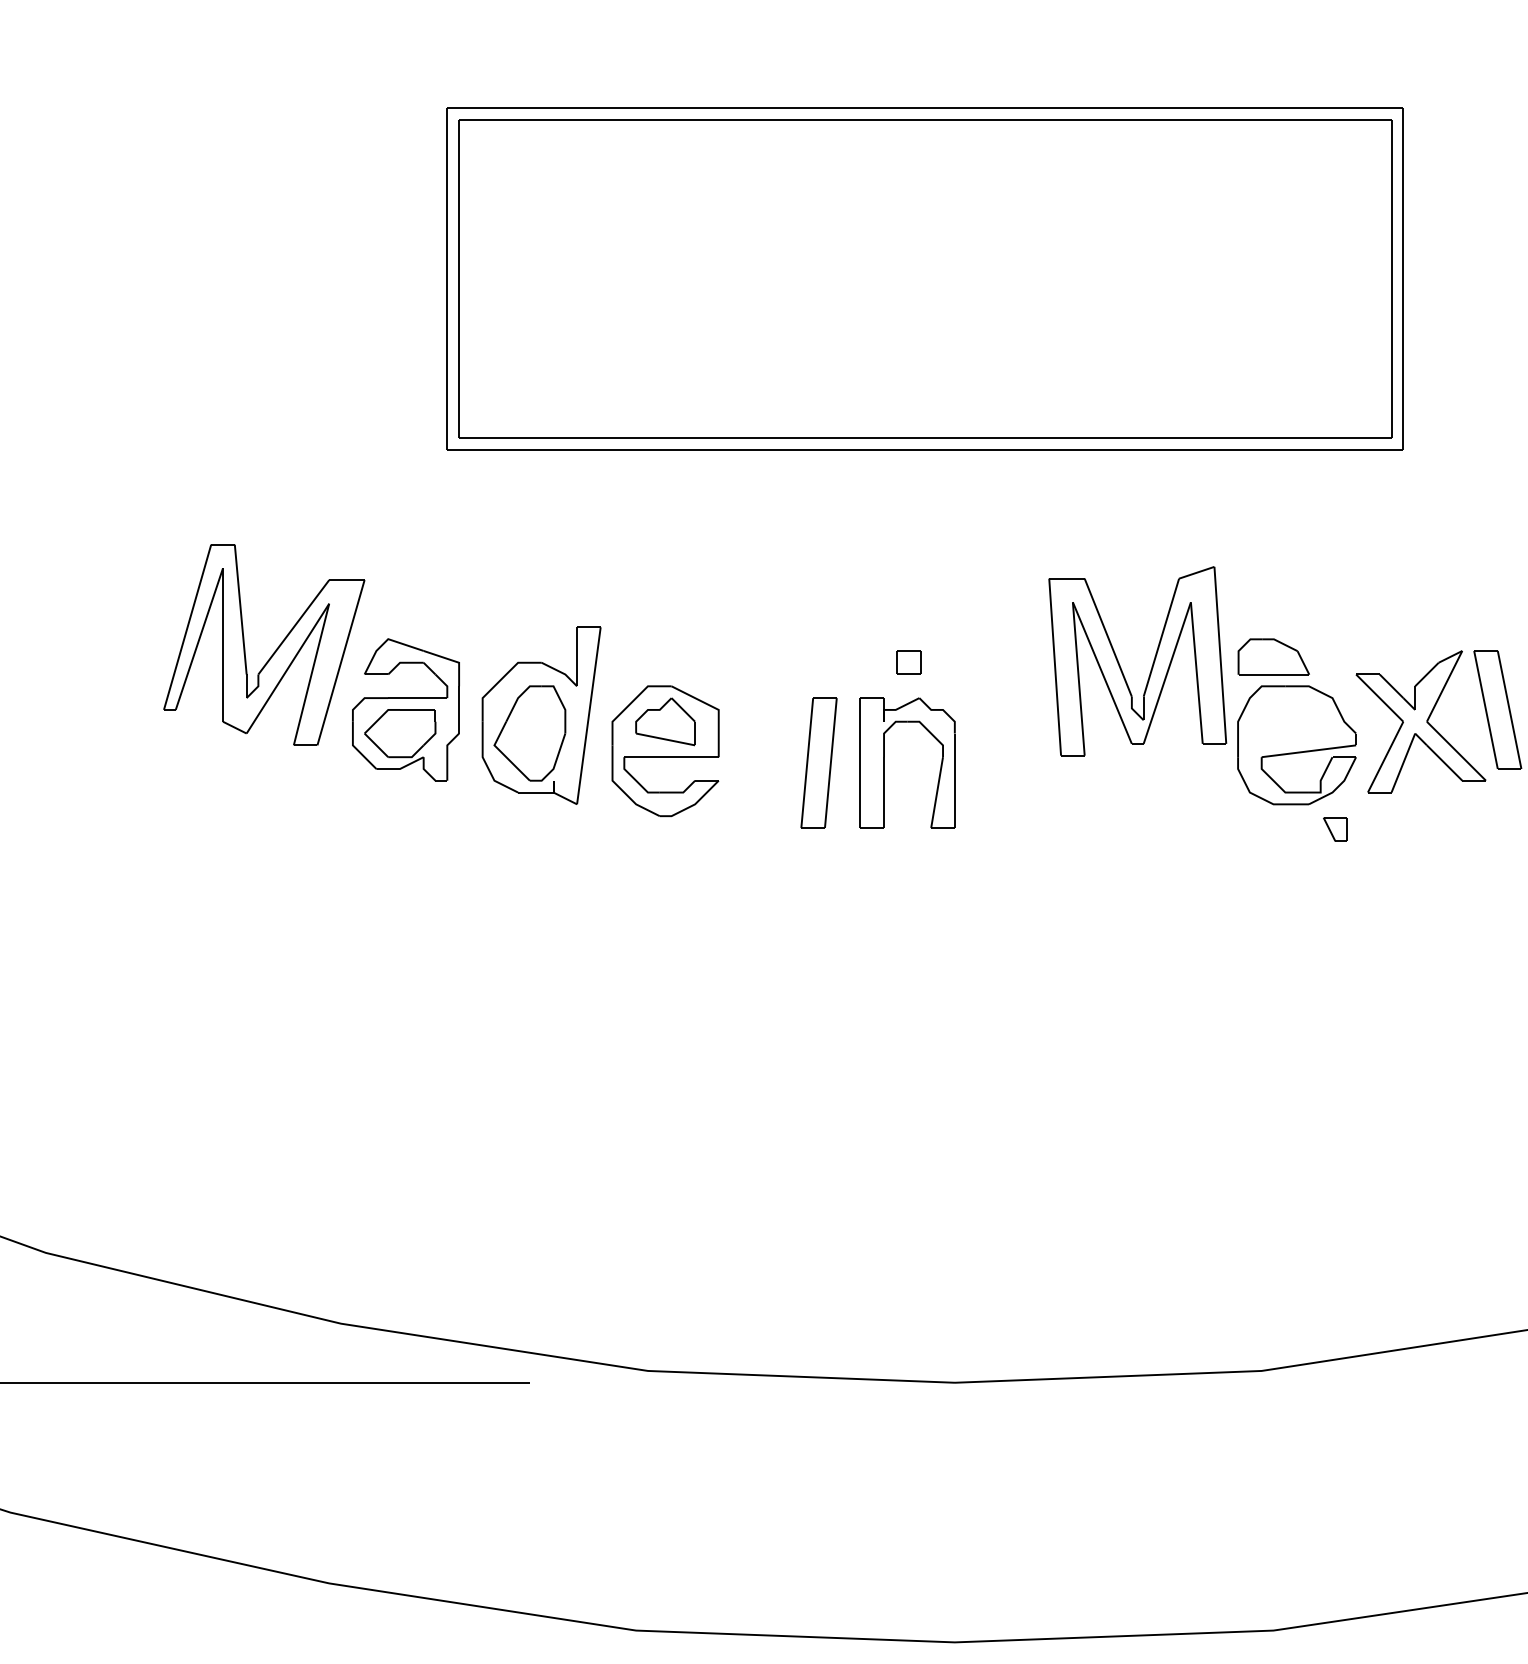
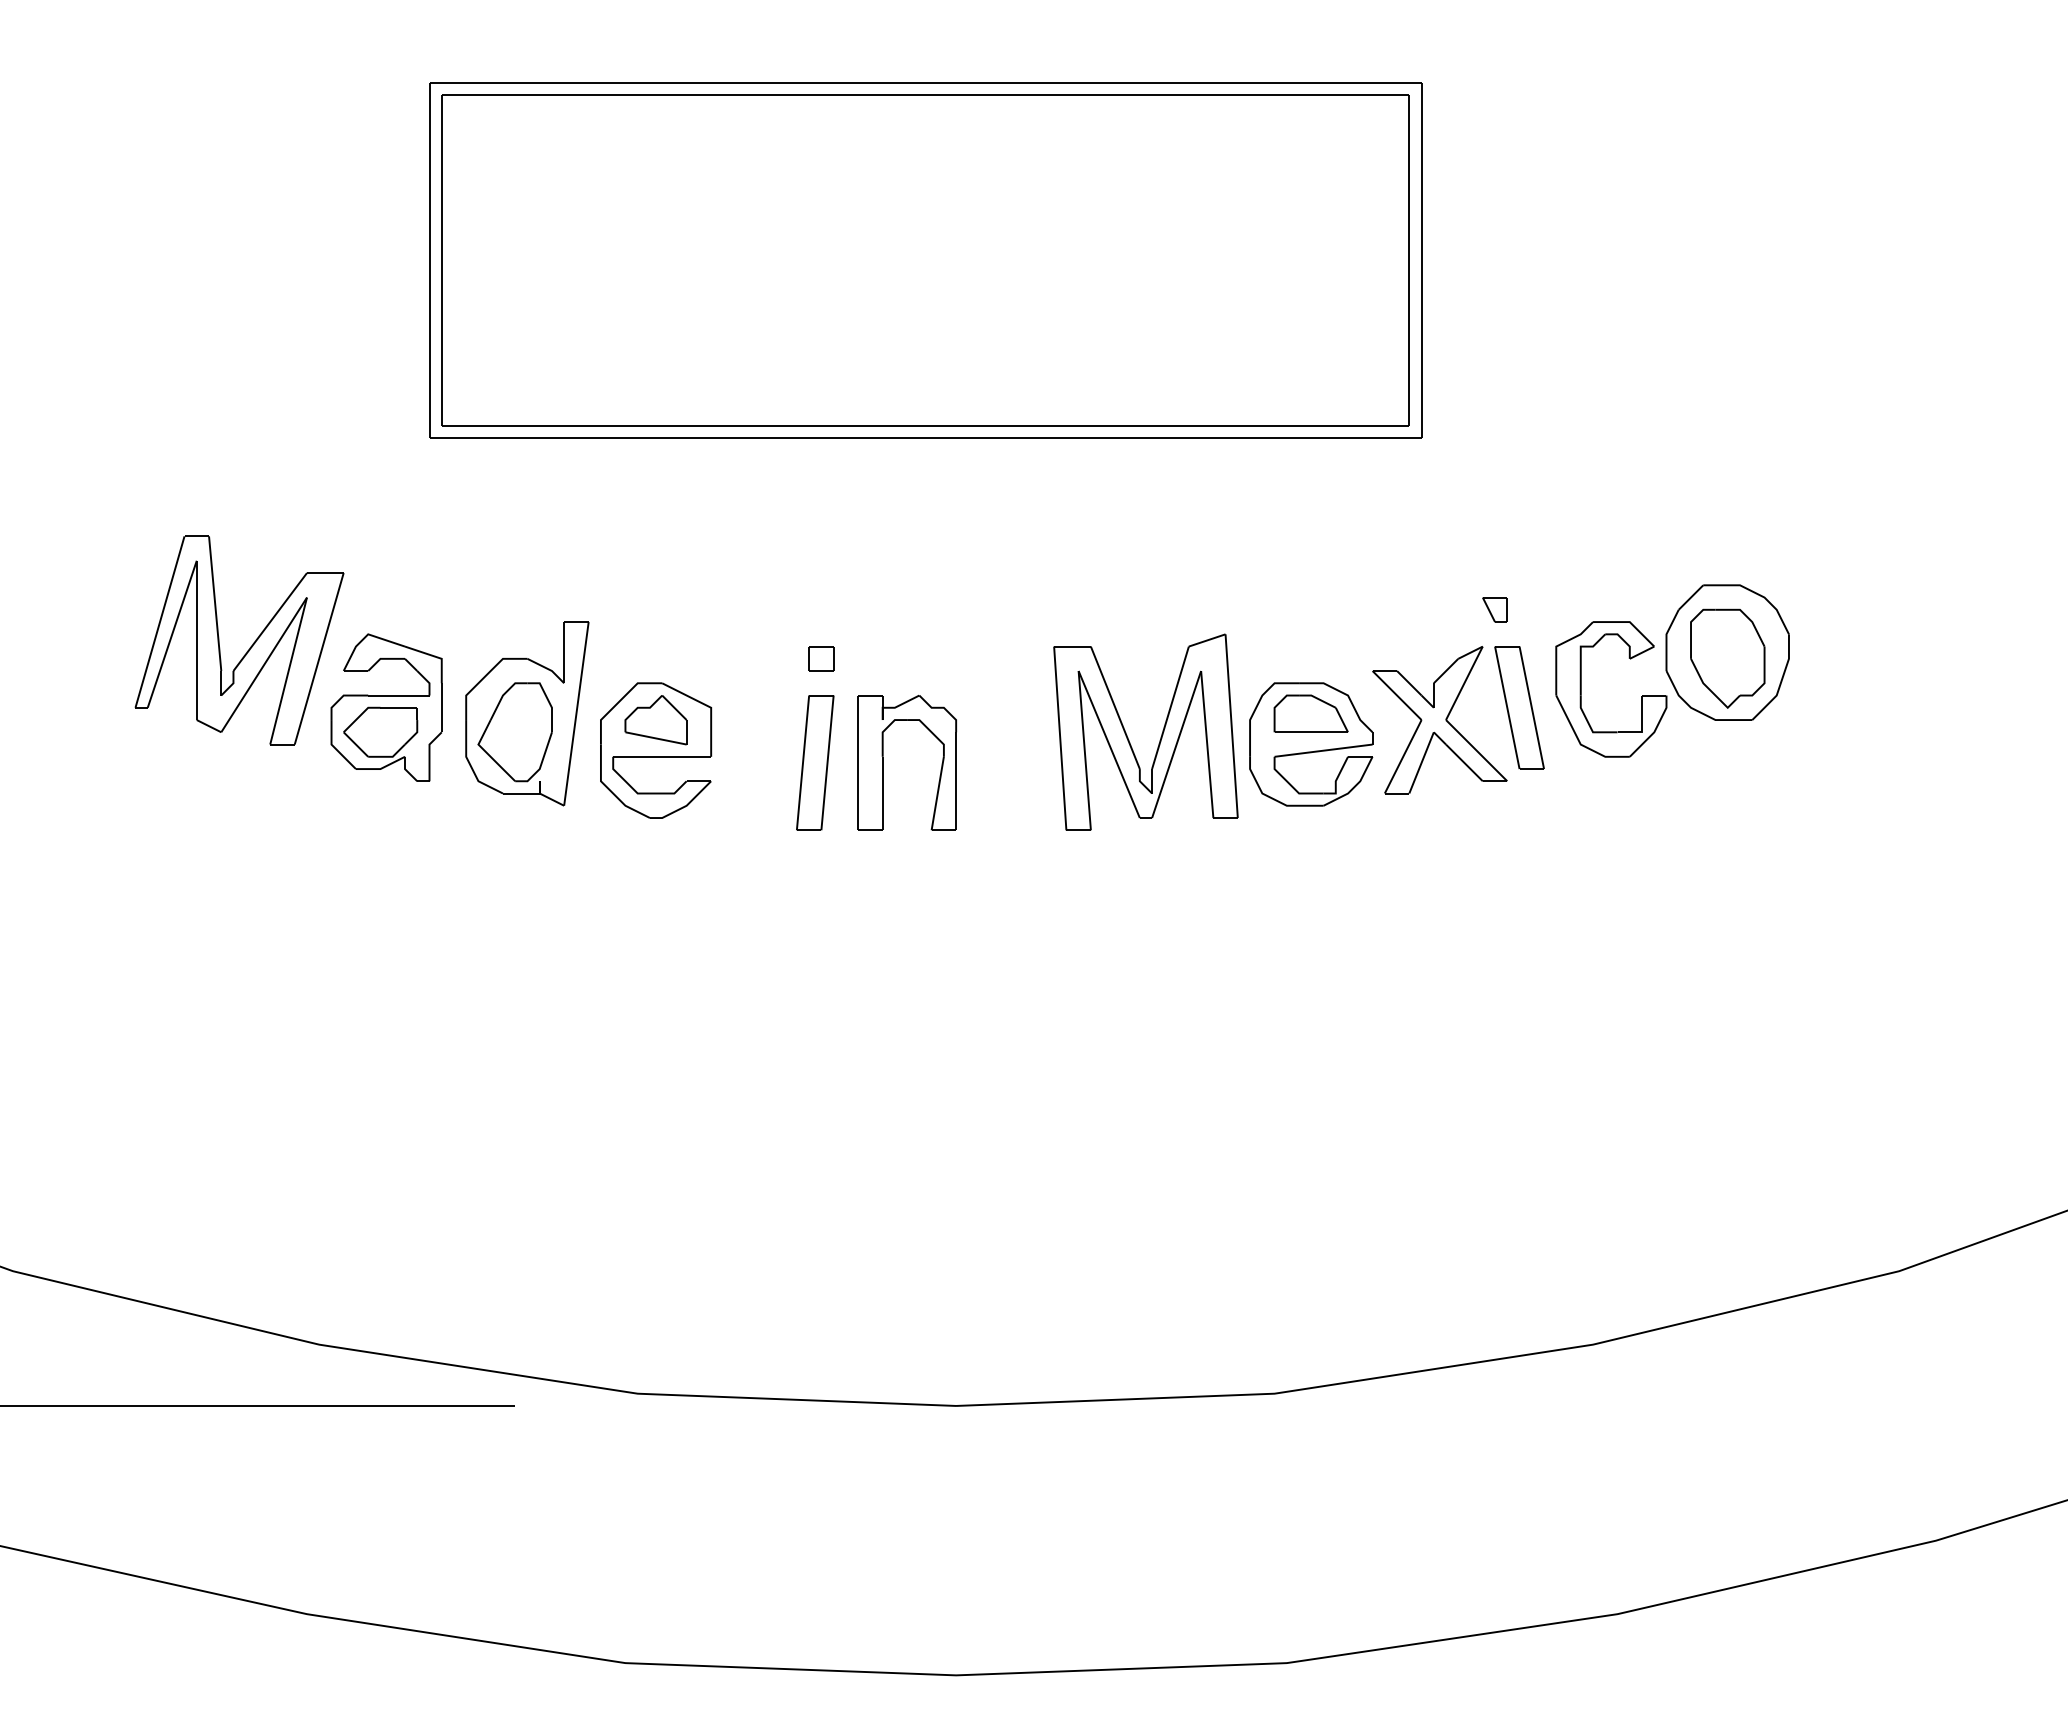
part: (1273, 656) -> (1310, 713), moved
part: (908, 662) -> (821, 658), moved
part: (1152, 662) -> (1161, 733), moved
part: (1334, 829) -> (1494, 609), moved

